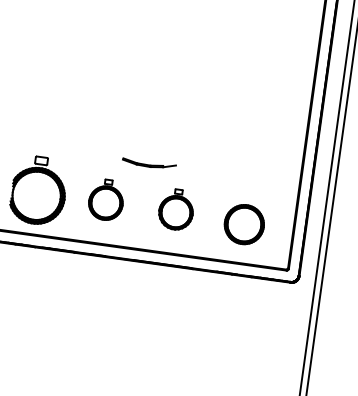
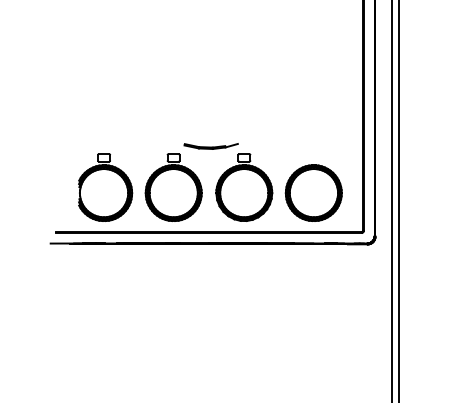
part: (106, 199) -> (173, 187), size x1.67
part: (176, 209) -> (244, 187), size x1.67
part: (244, 223) -> (313, 192), size x1.43

